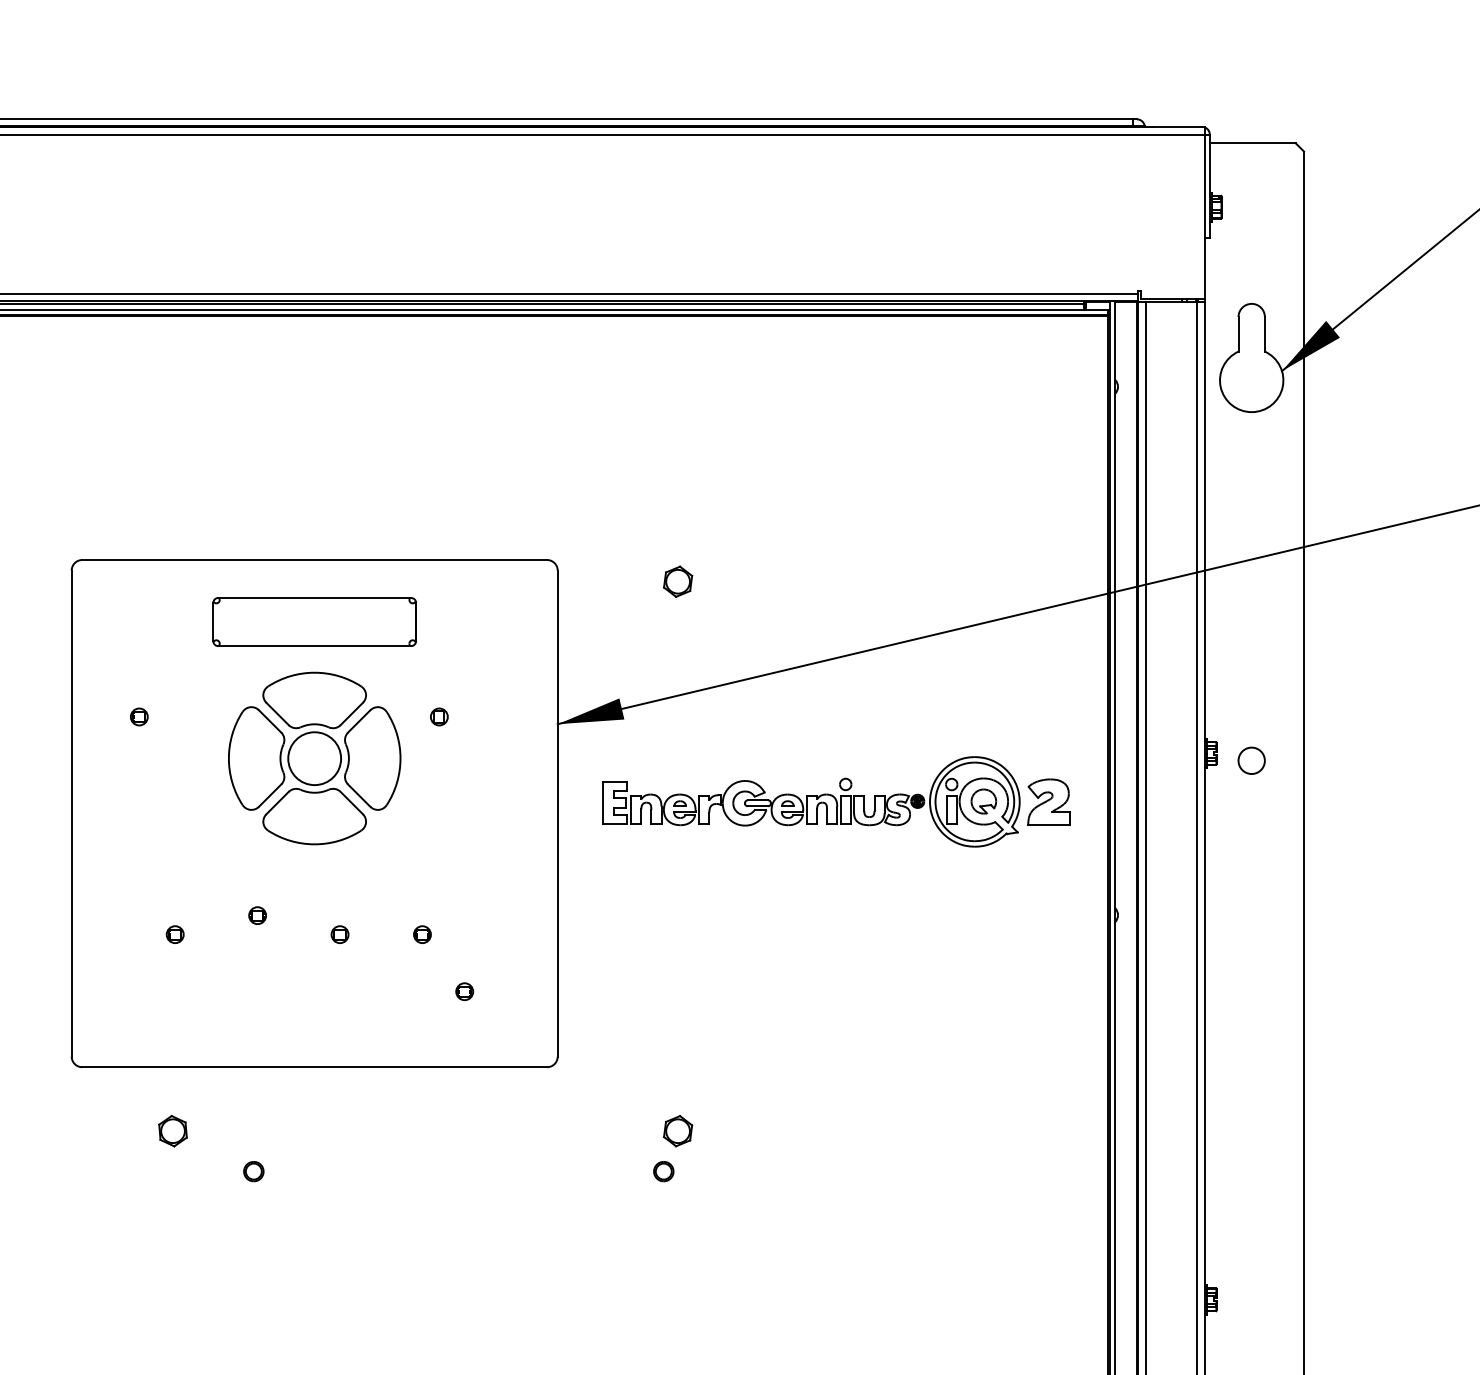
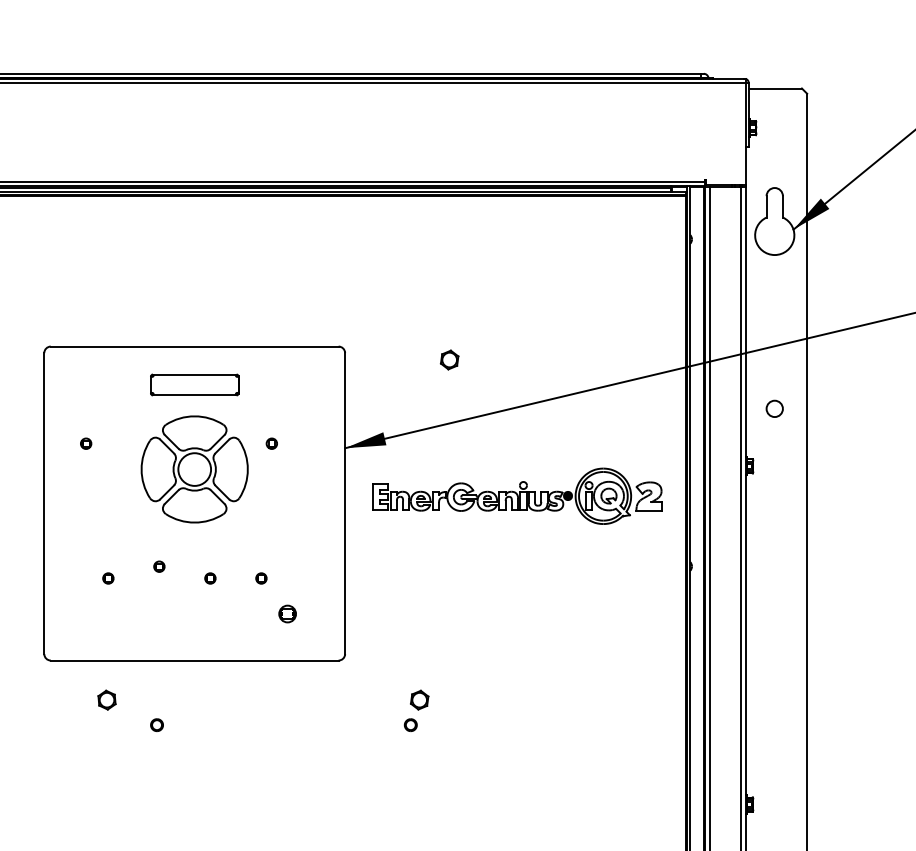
part: (677, 580) -> (449, 359), moved
part: (314, 621) -> (194, 384), size x0.7
circle: (1251, 760) -> (774, 408), moved
part: (464, 991) -> (287, 613), size x1.6

